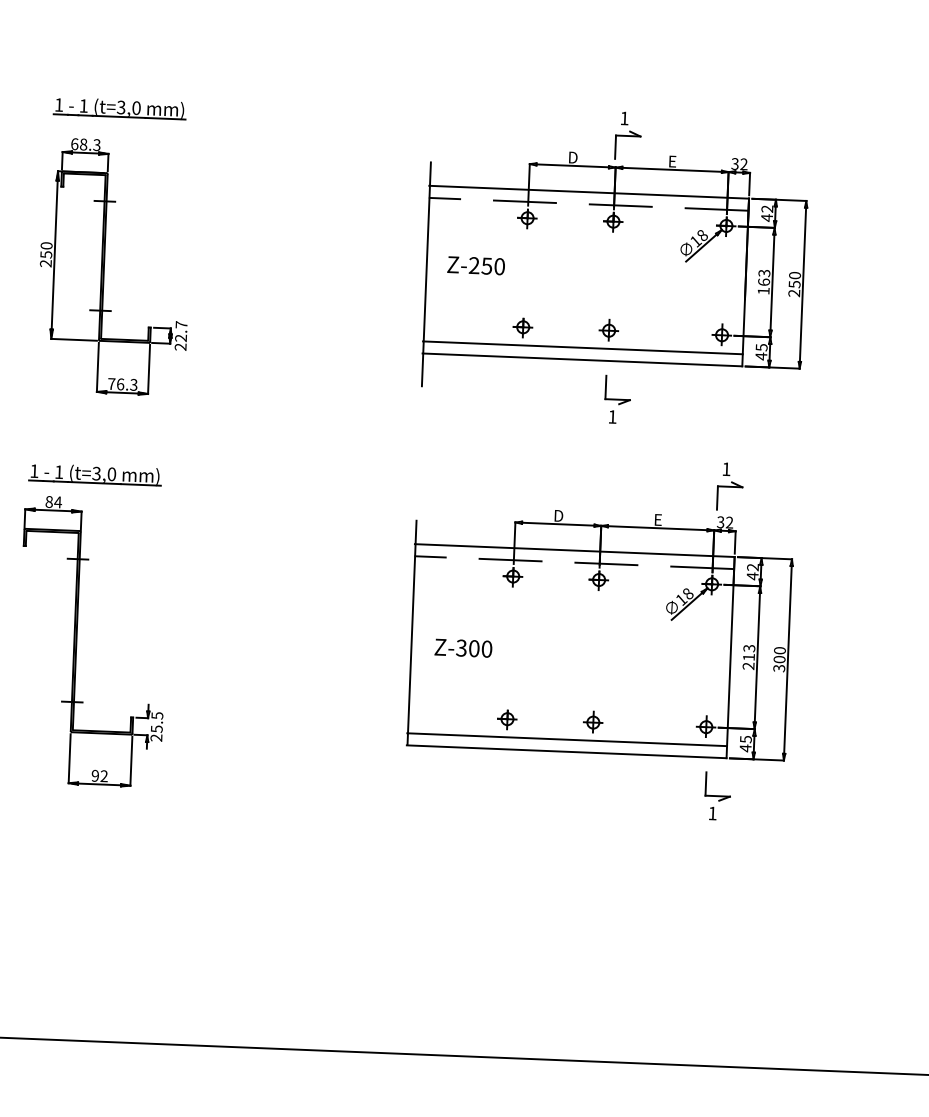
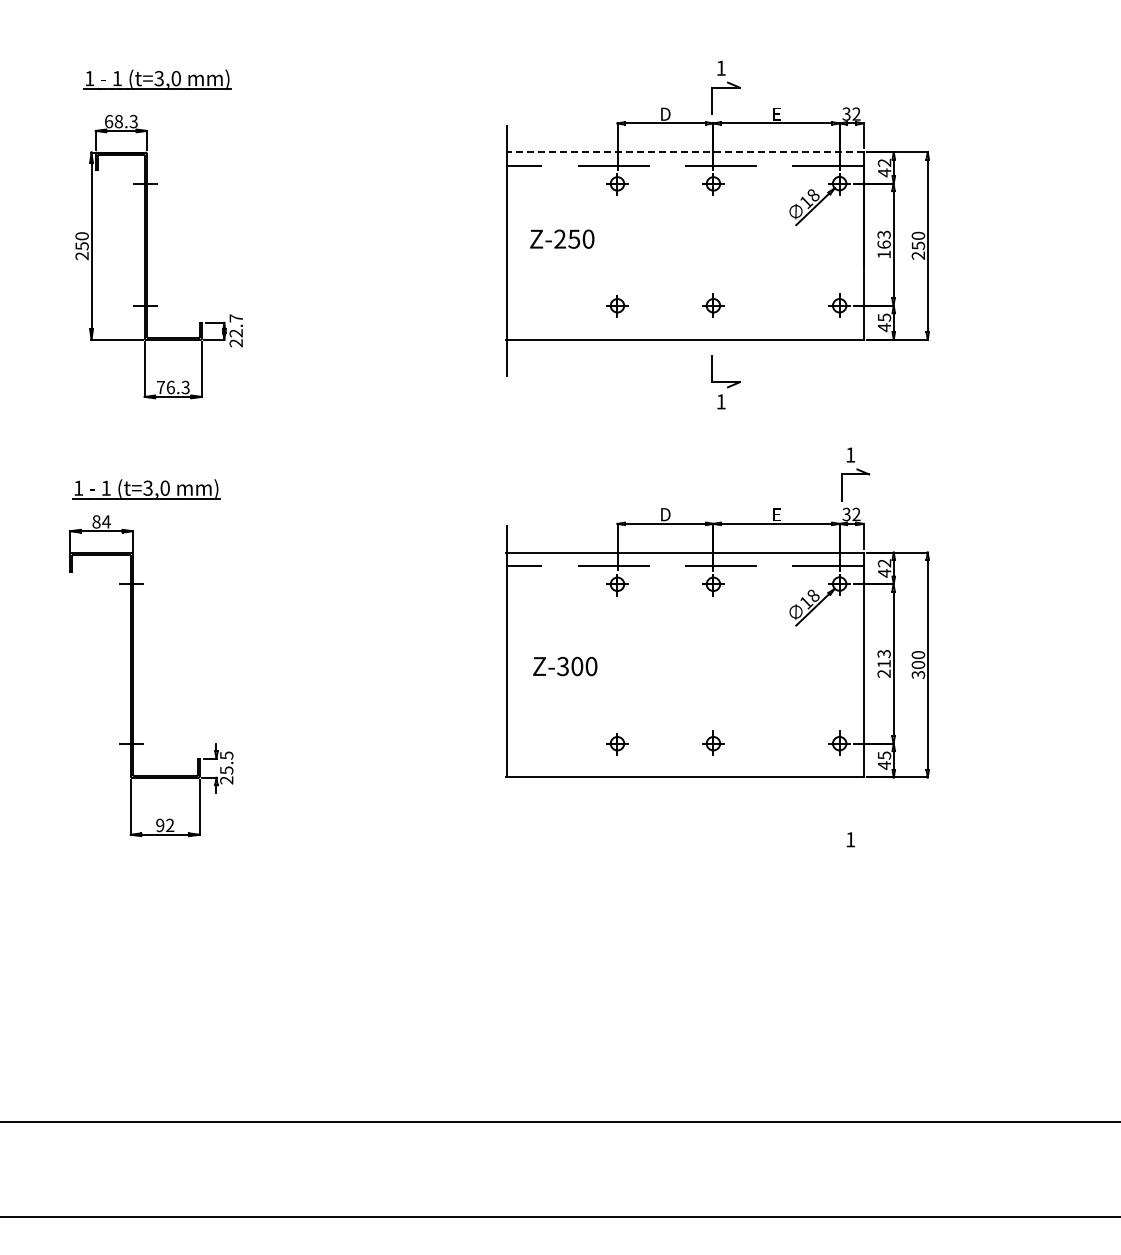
line: (589, 192) -> (685, 152), solid -> dashed
line: (582, 348) -> (684, 326), removed
line: (566, 739) -> (684, 763), removed
part: (717, 795) -> (855, 819), removed

